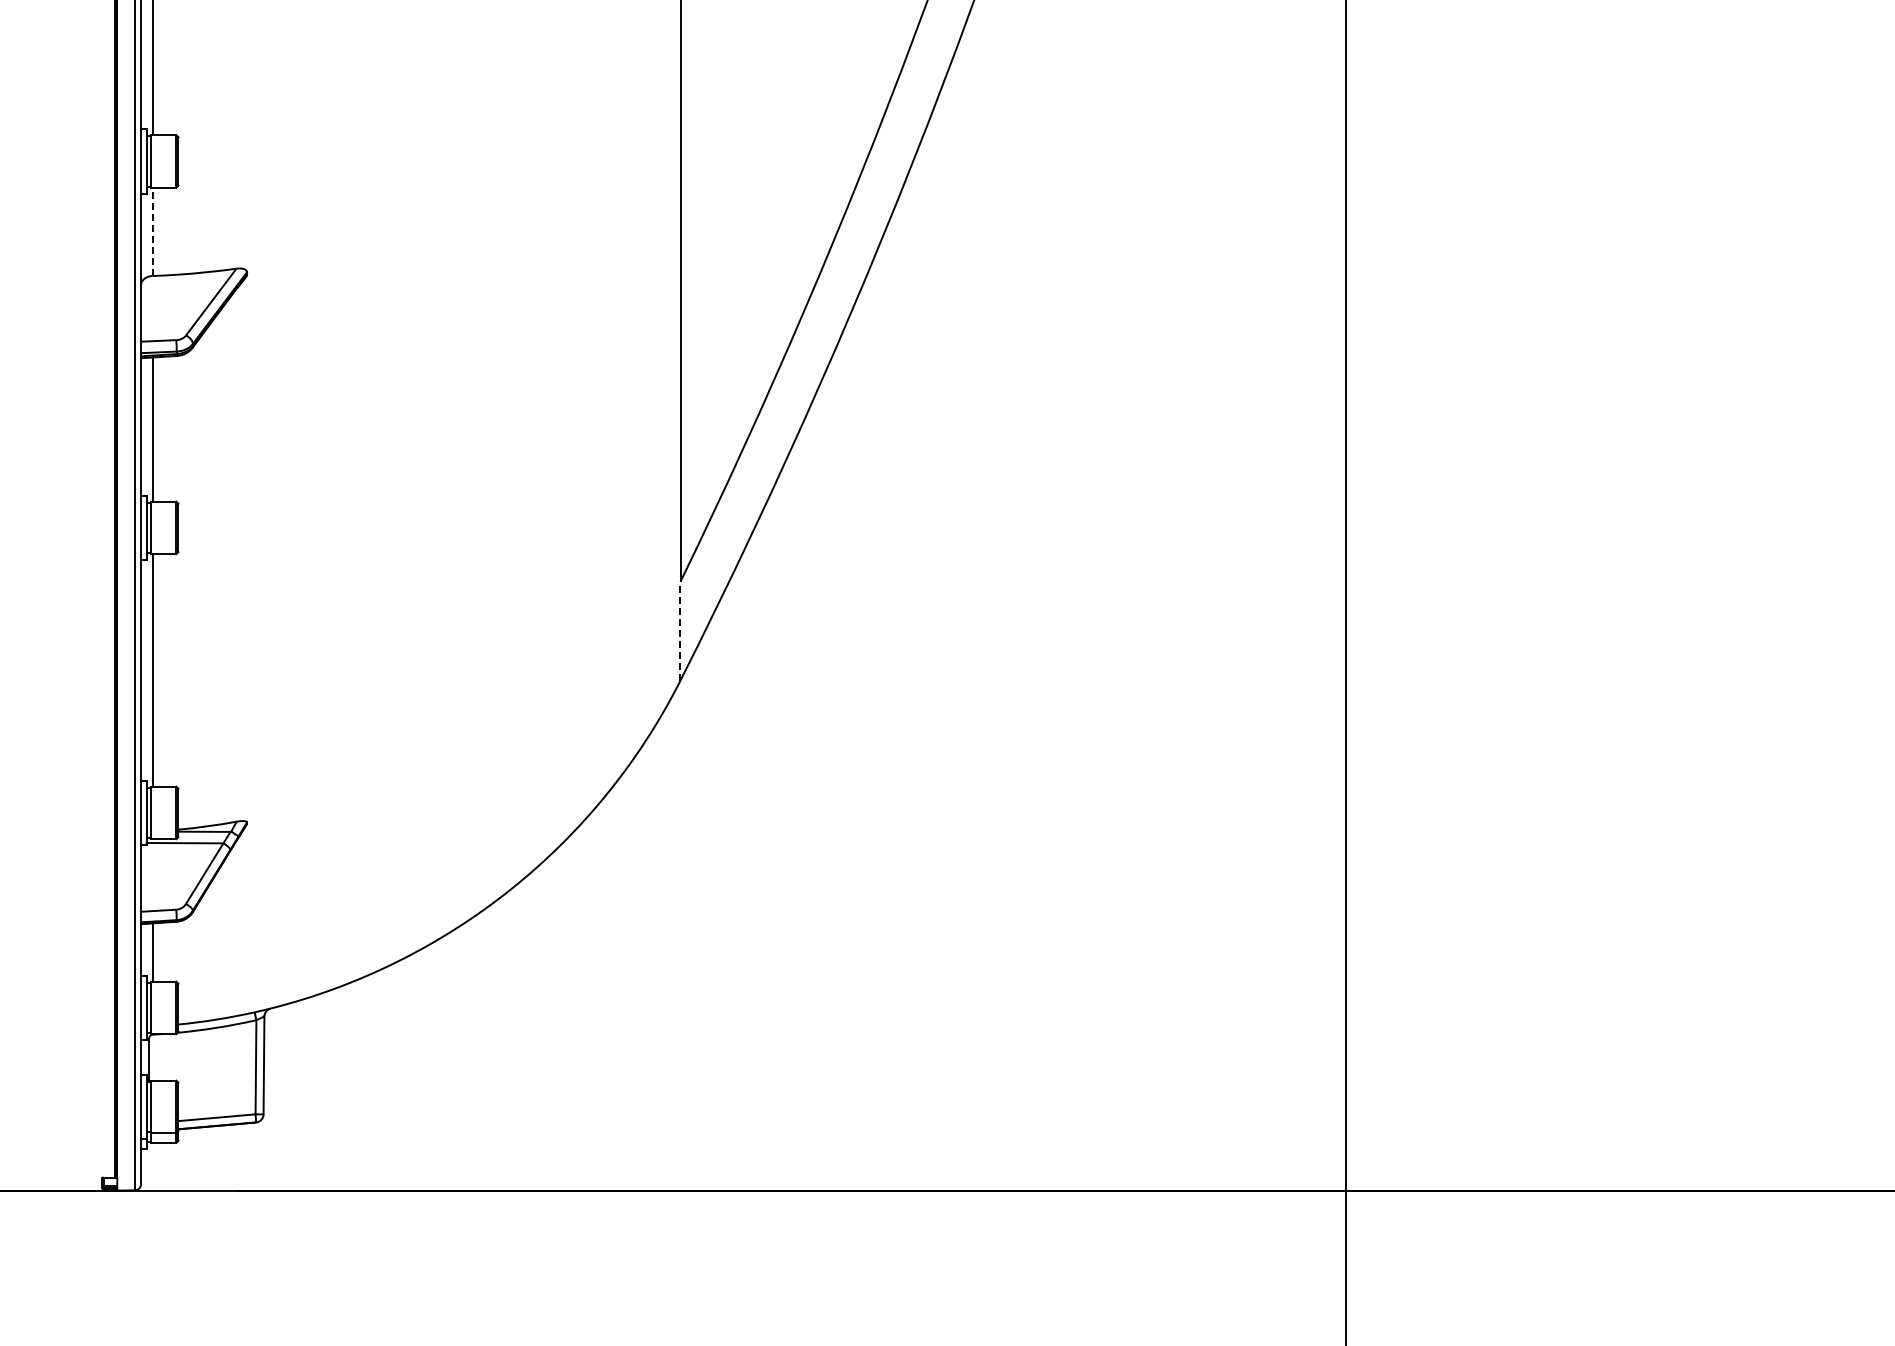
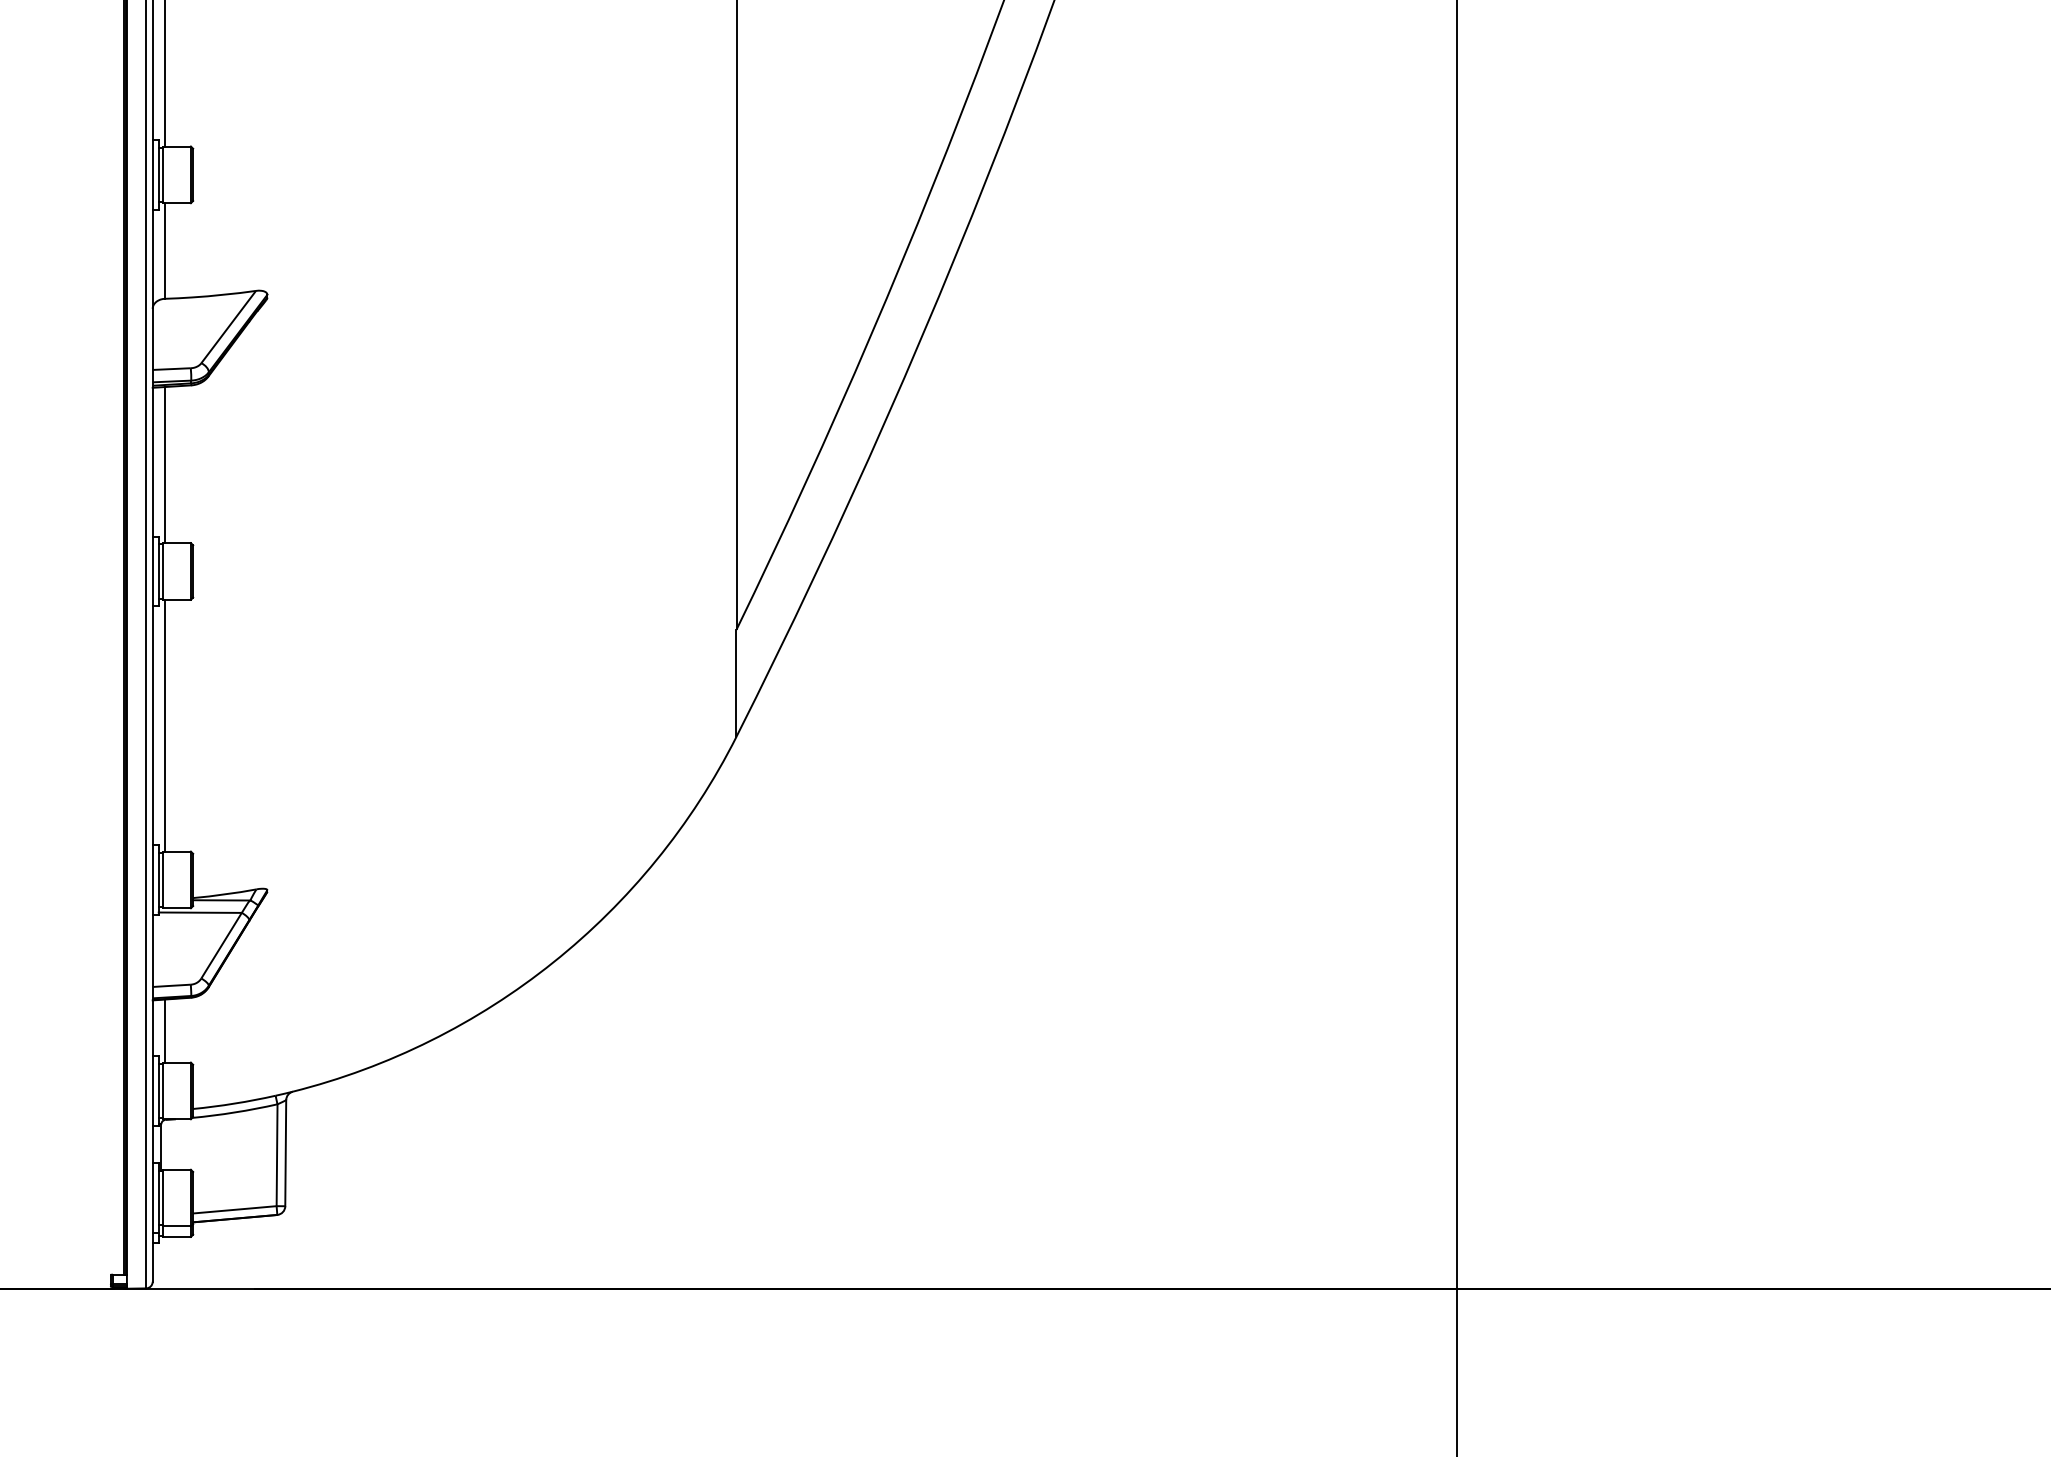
line: (152, 231) -> (165, 250), dashed -> solid
line: (680, 630) -> (736, 682), dashed -> solid

